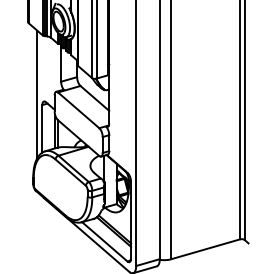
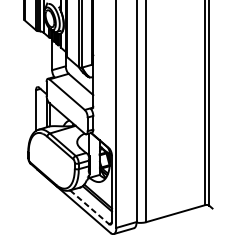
line: (37, 94) -> (31, 81), removed
line: (105, 242) -> (90, 207), solid -> dashed

